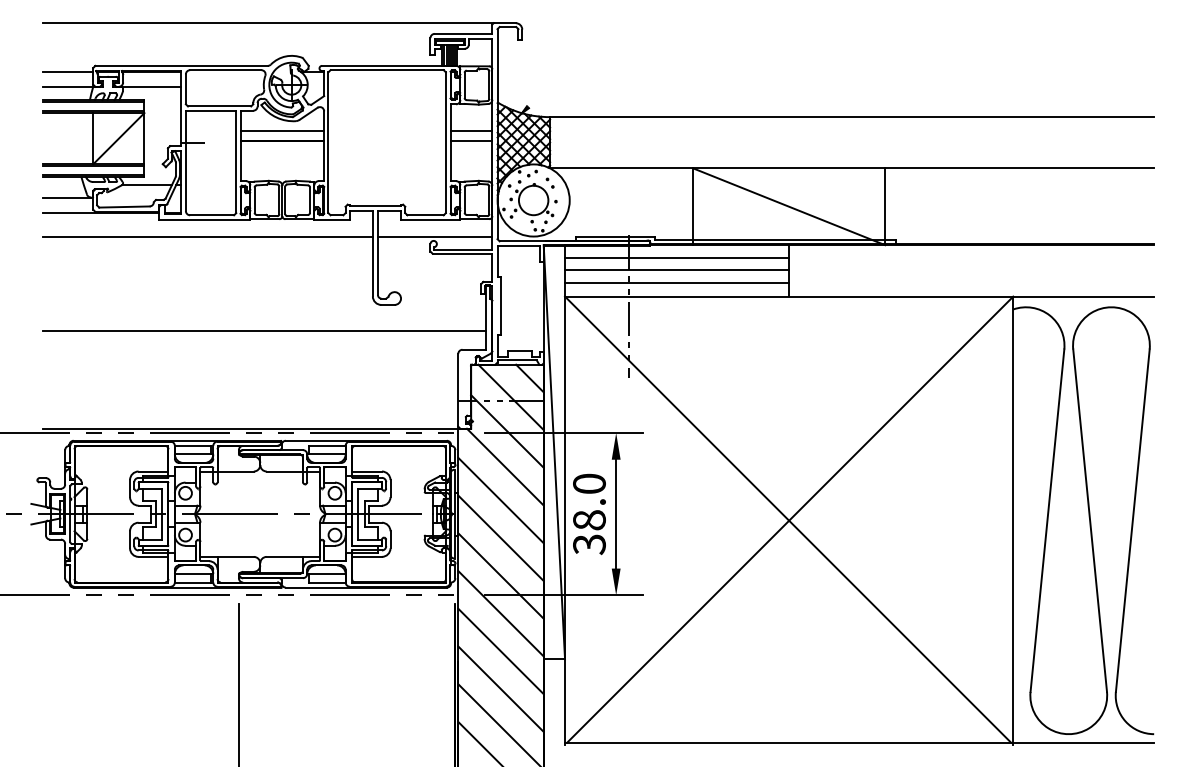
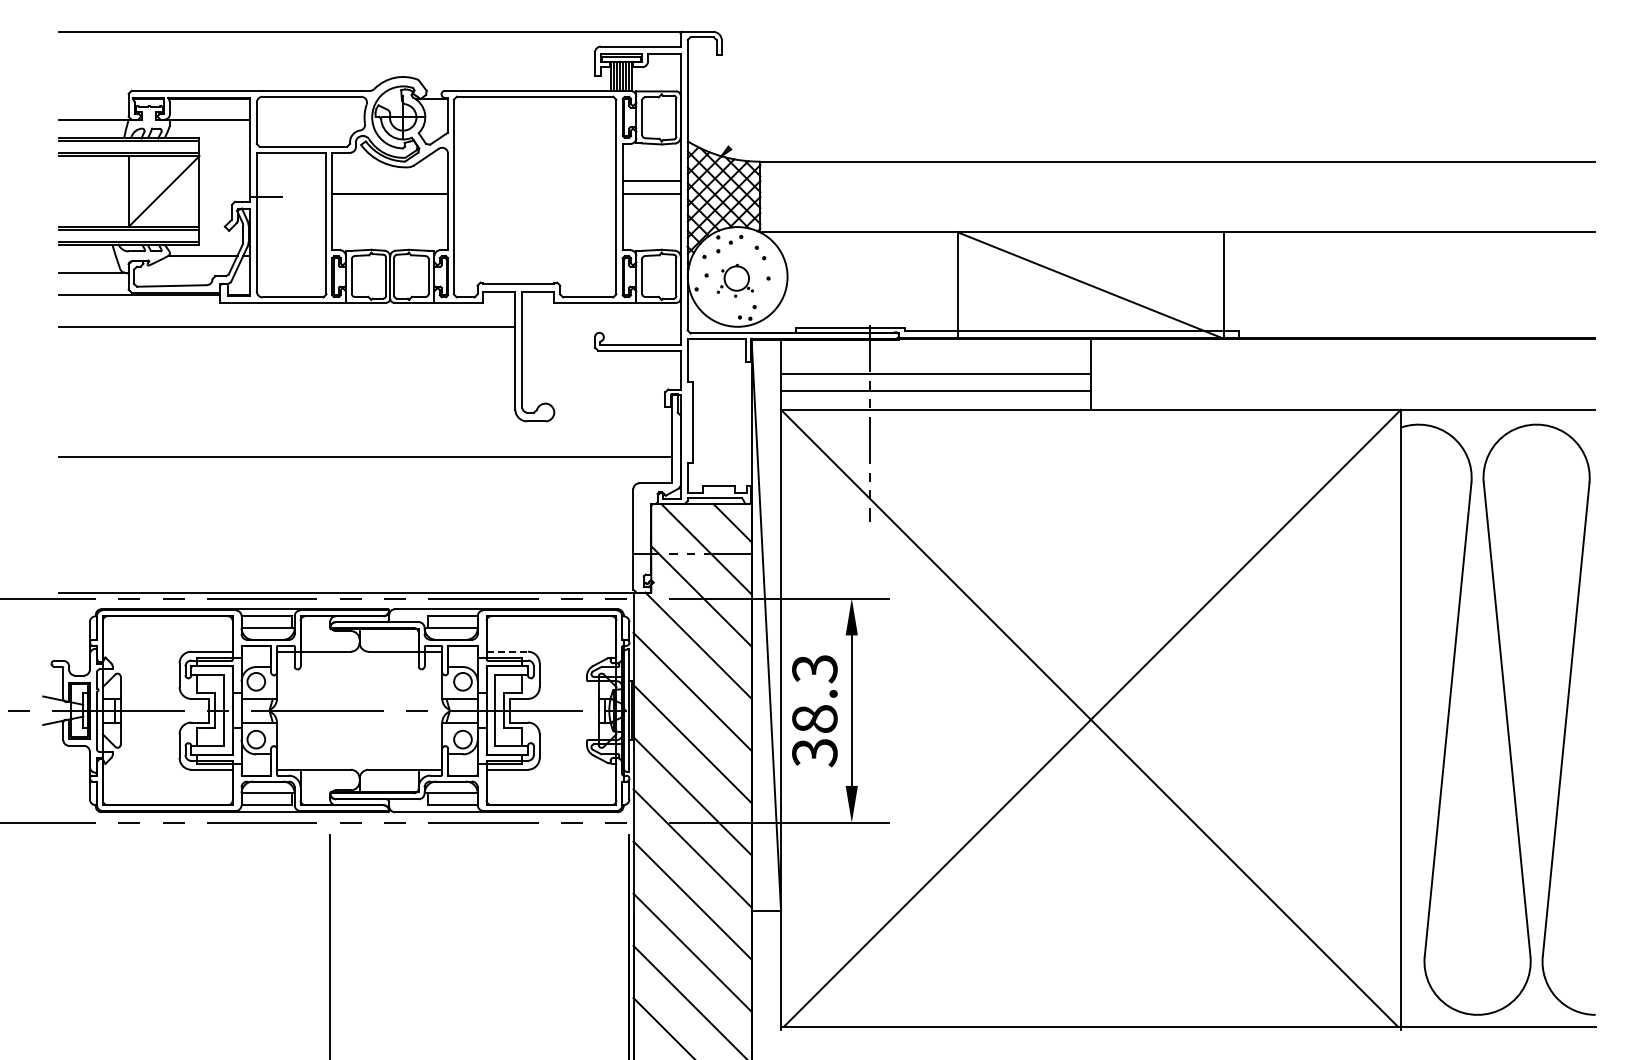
line: (67, 72) -> (93, 99), removed
line: (282, 130) -> (390, 180), removed
part: (532, 203) -> (735, 280), size x0.6
line: (435, 236) -> (601, 326), removed
line: (676, 258) -> (935, 356), removed
line: (367, 471) -> (507, 651), solid -> dashed
text: (589, 484) -> (814, 669), 38.0 -> 38.3

